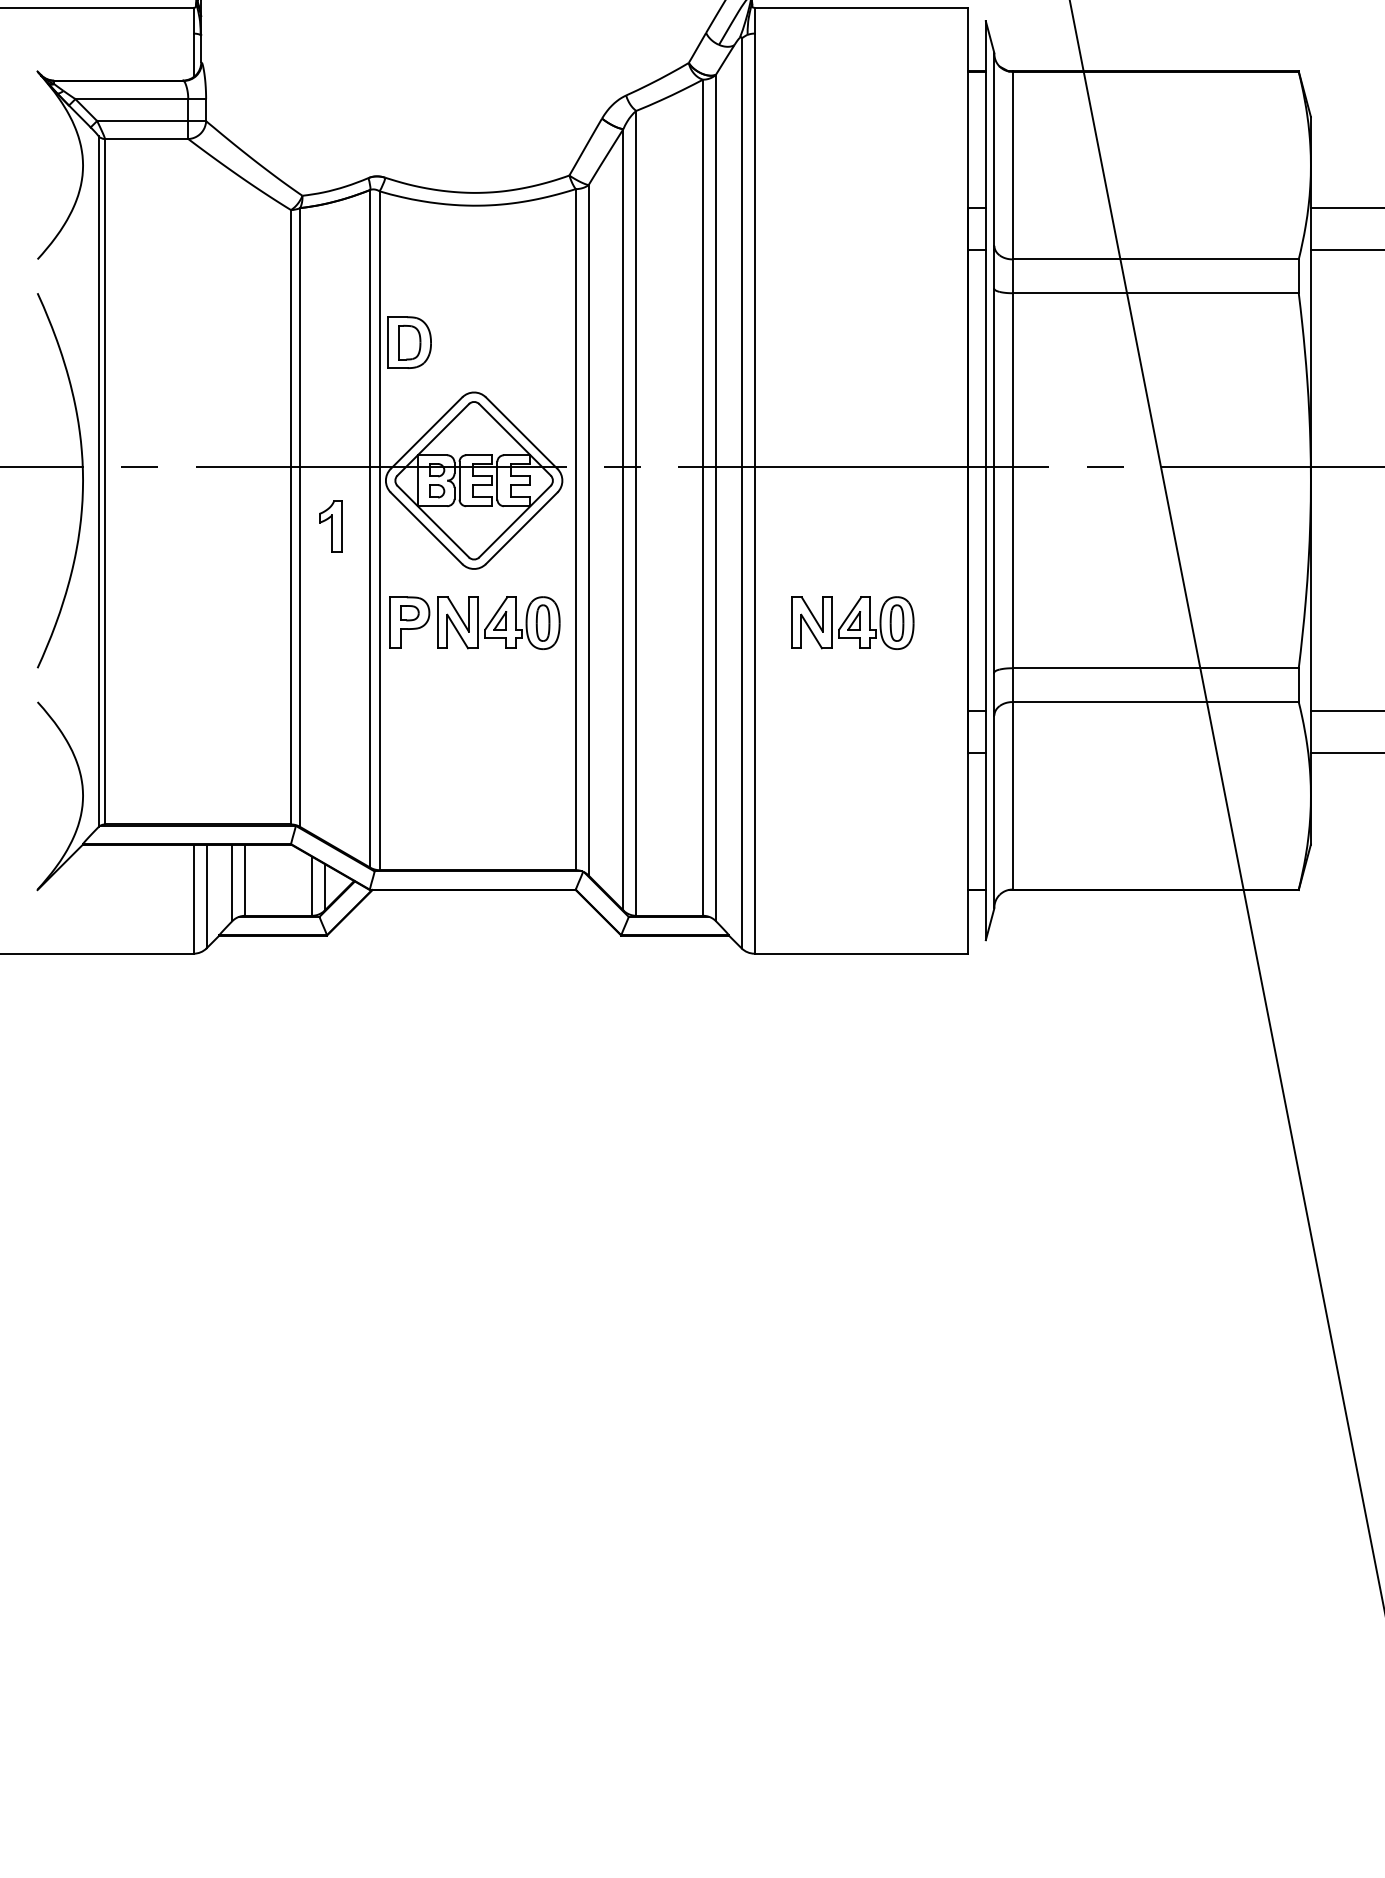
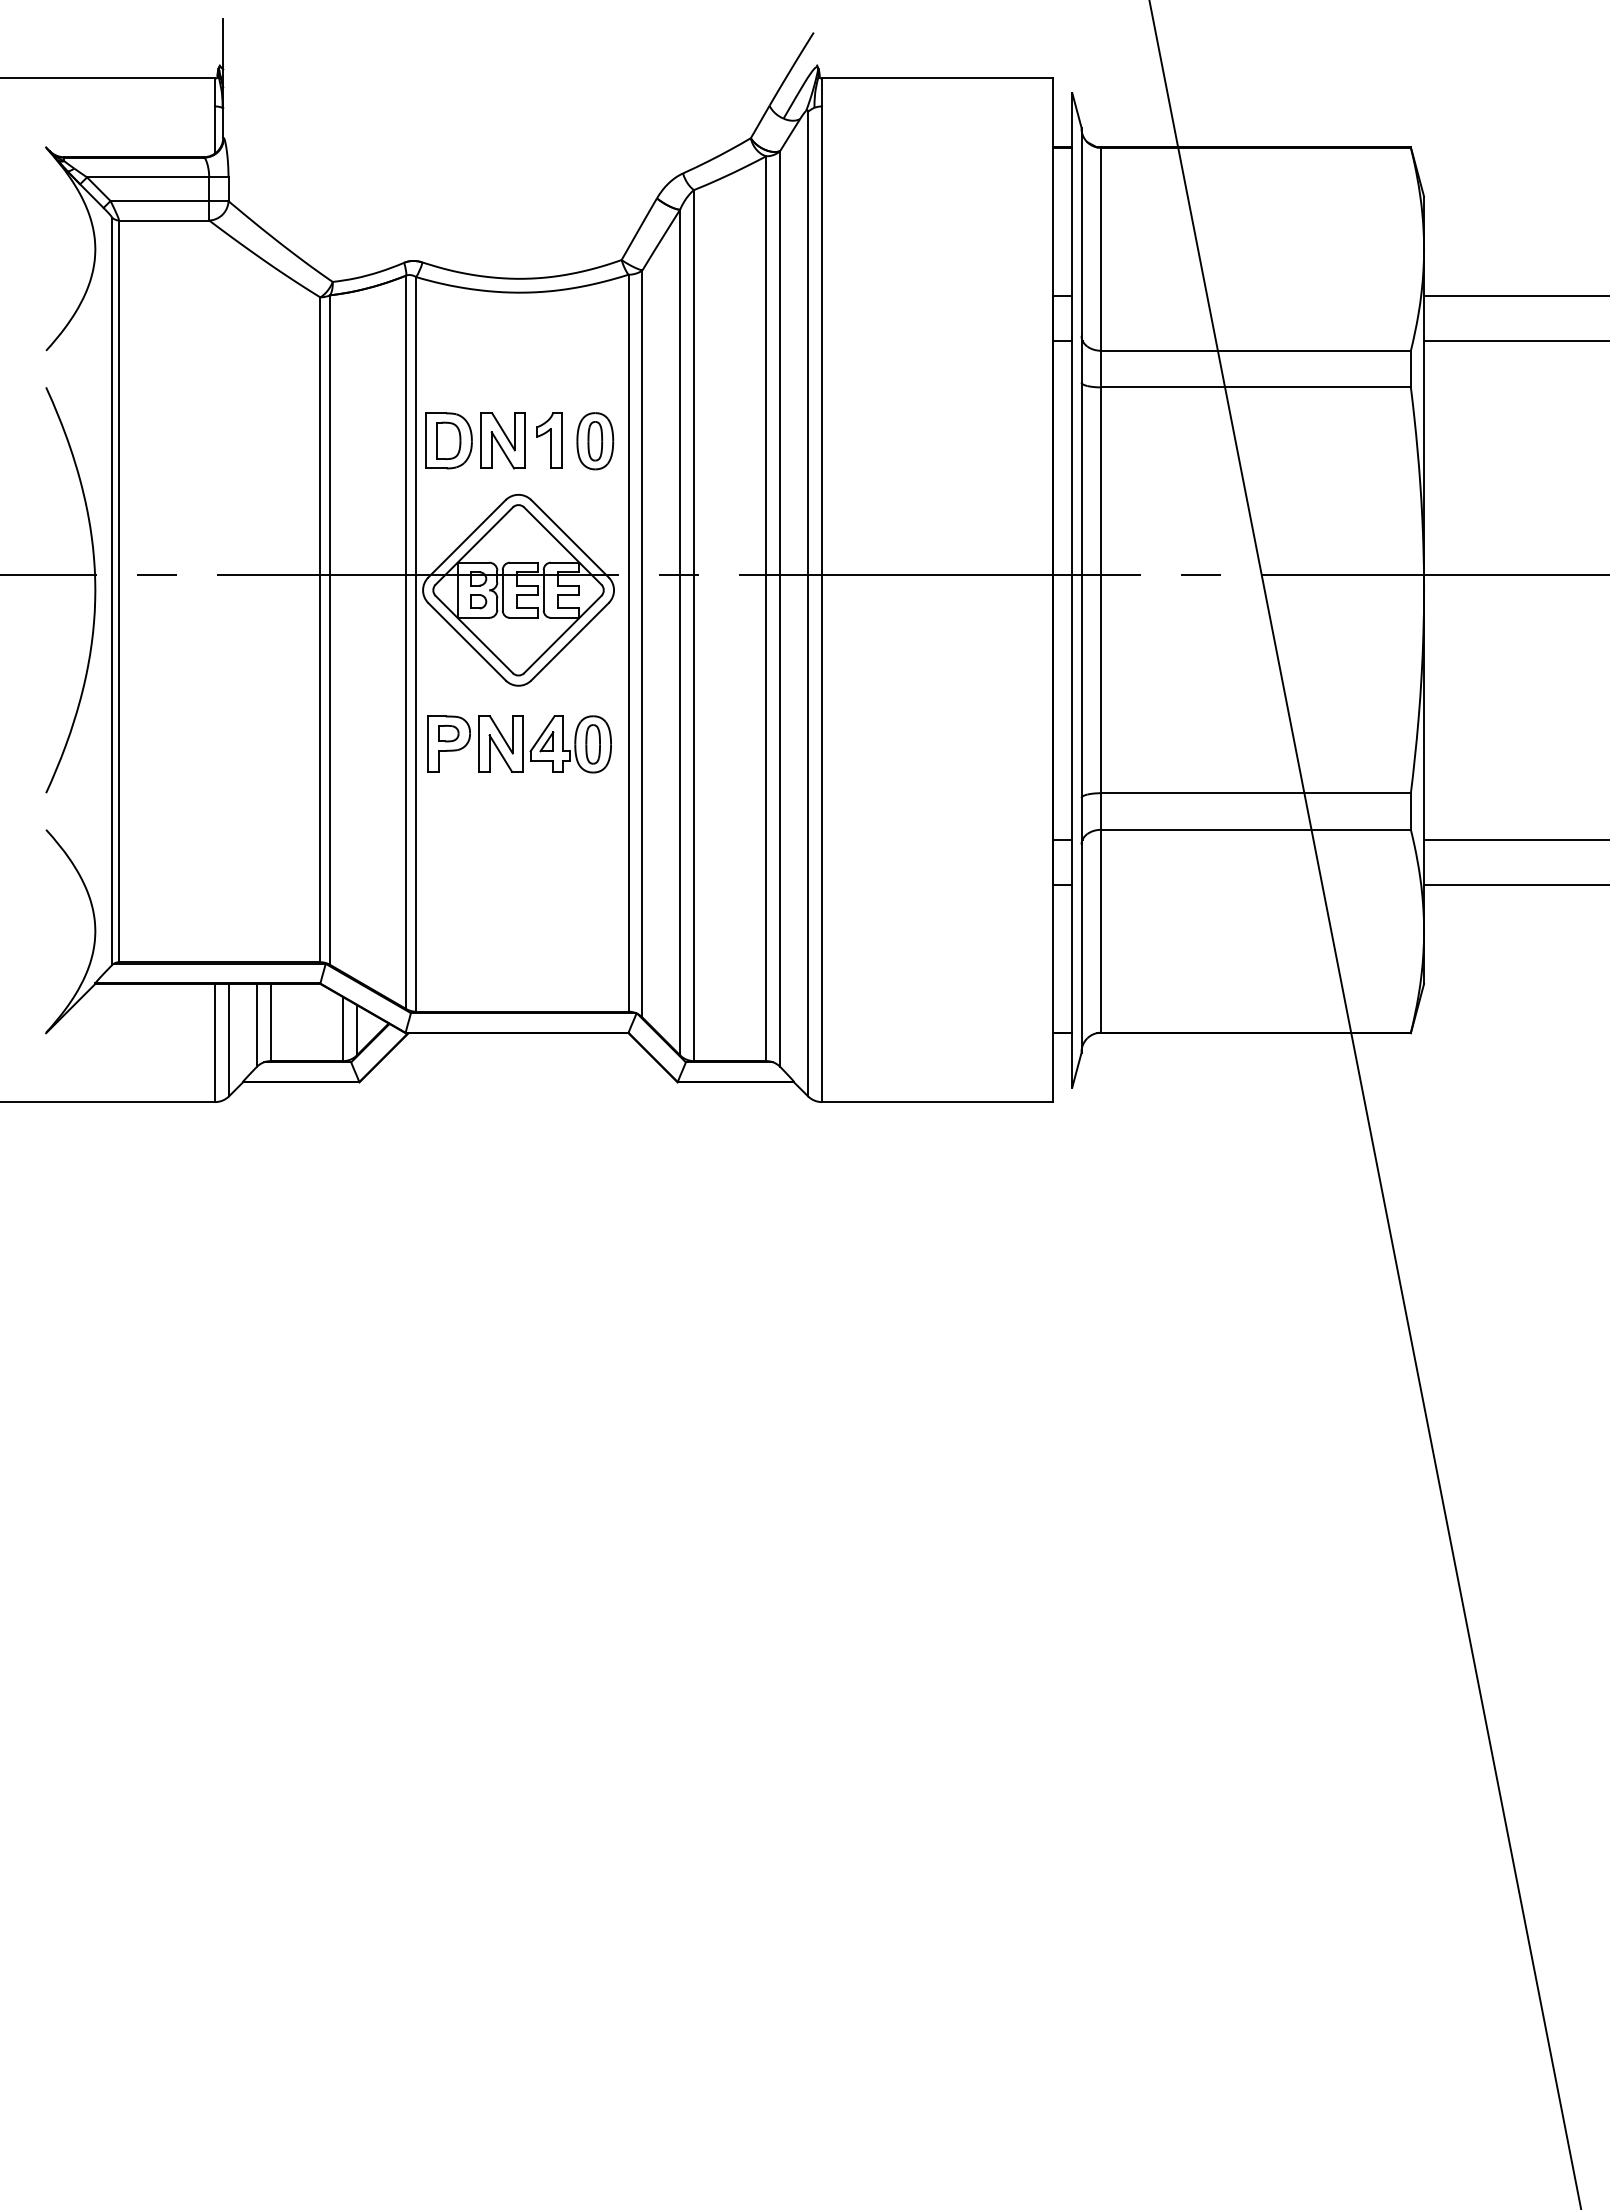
part: (459, 342) -> (502, 440), added
part: (545, 343) -> (595, 441), added
part: (330, 526) -> (549, 440), moved
part: (852, 623) -> (927, 744), removed

